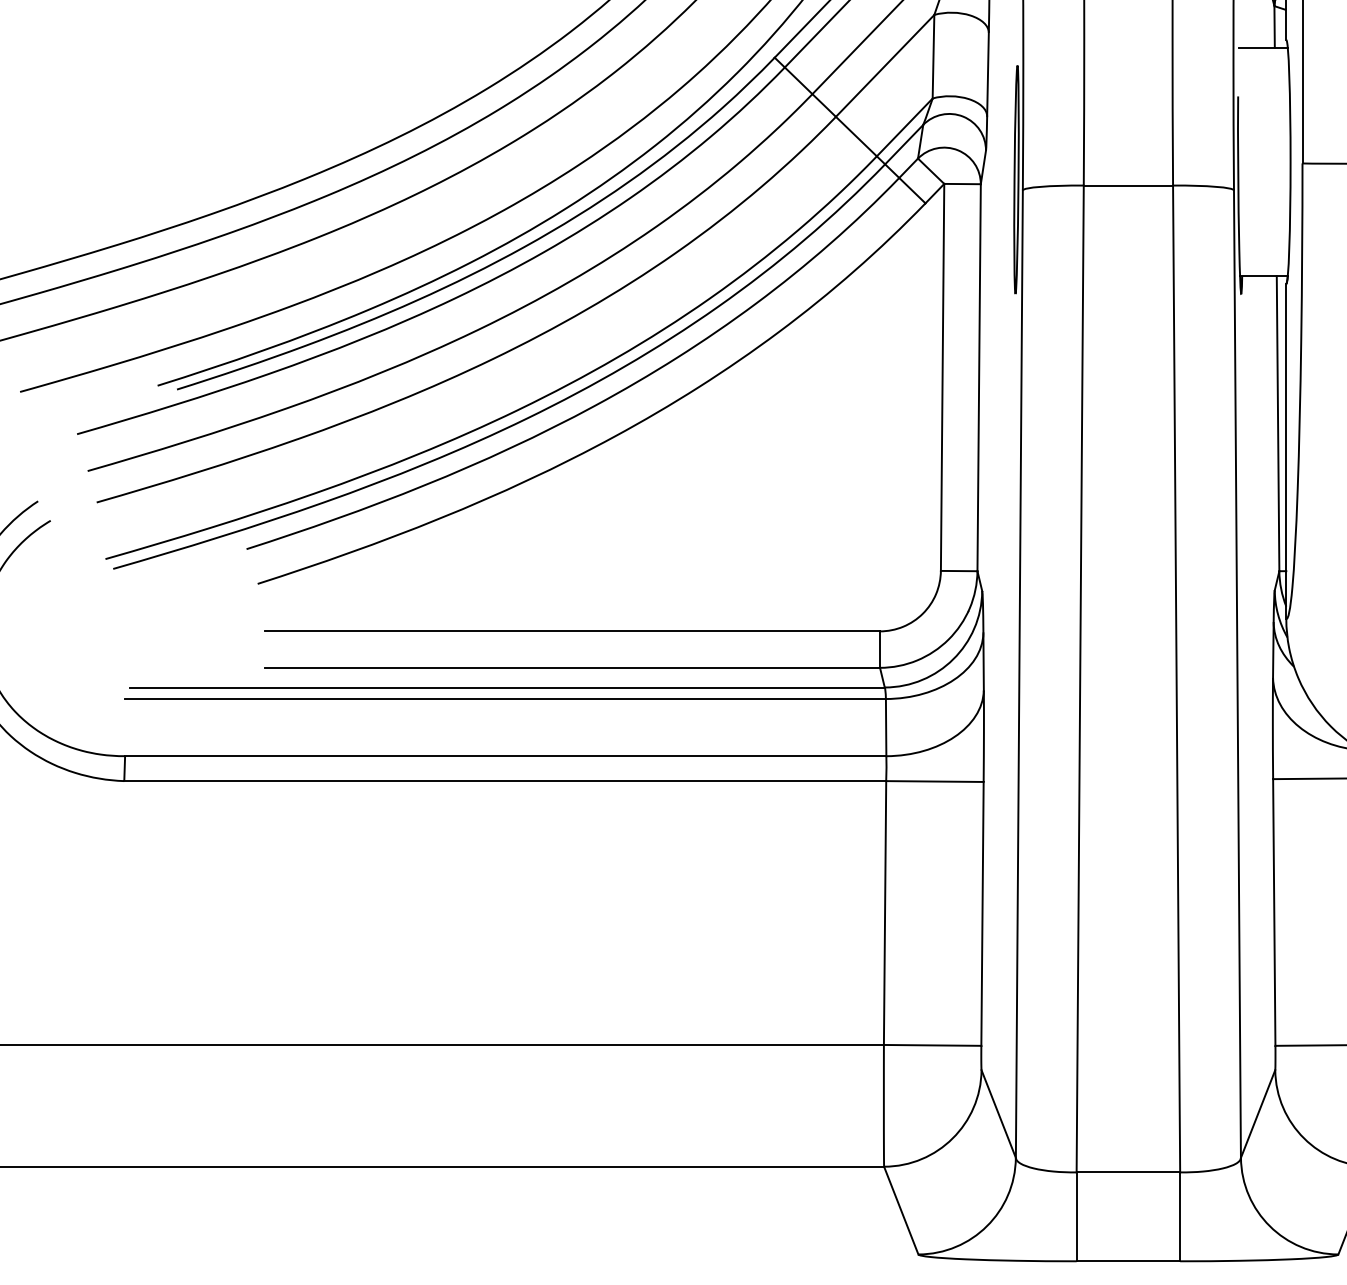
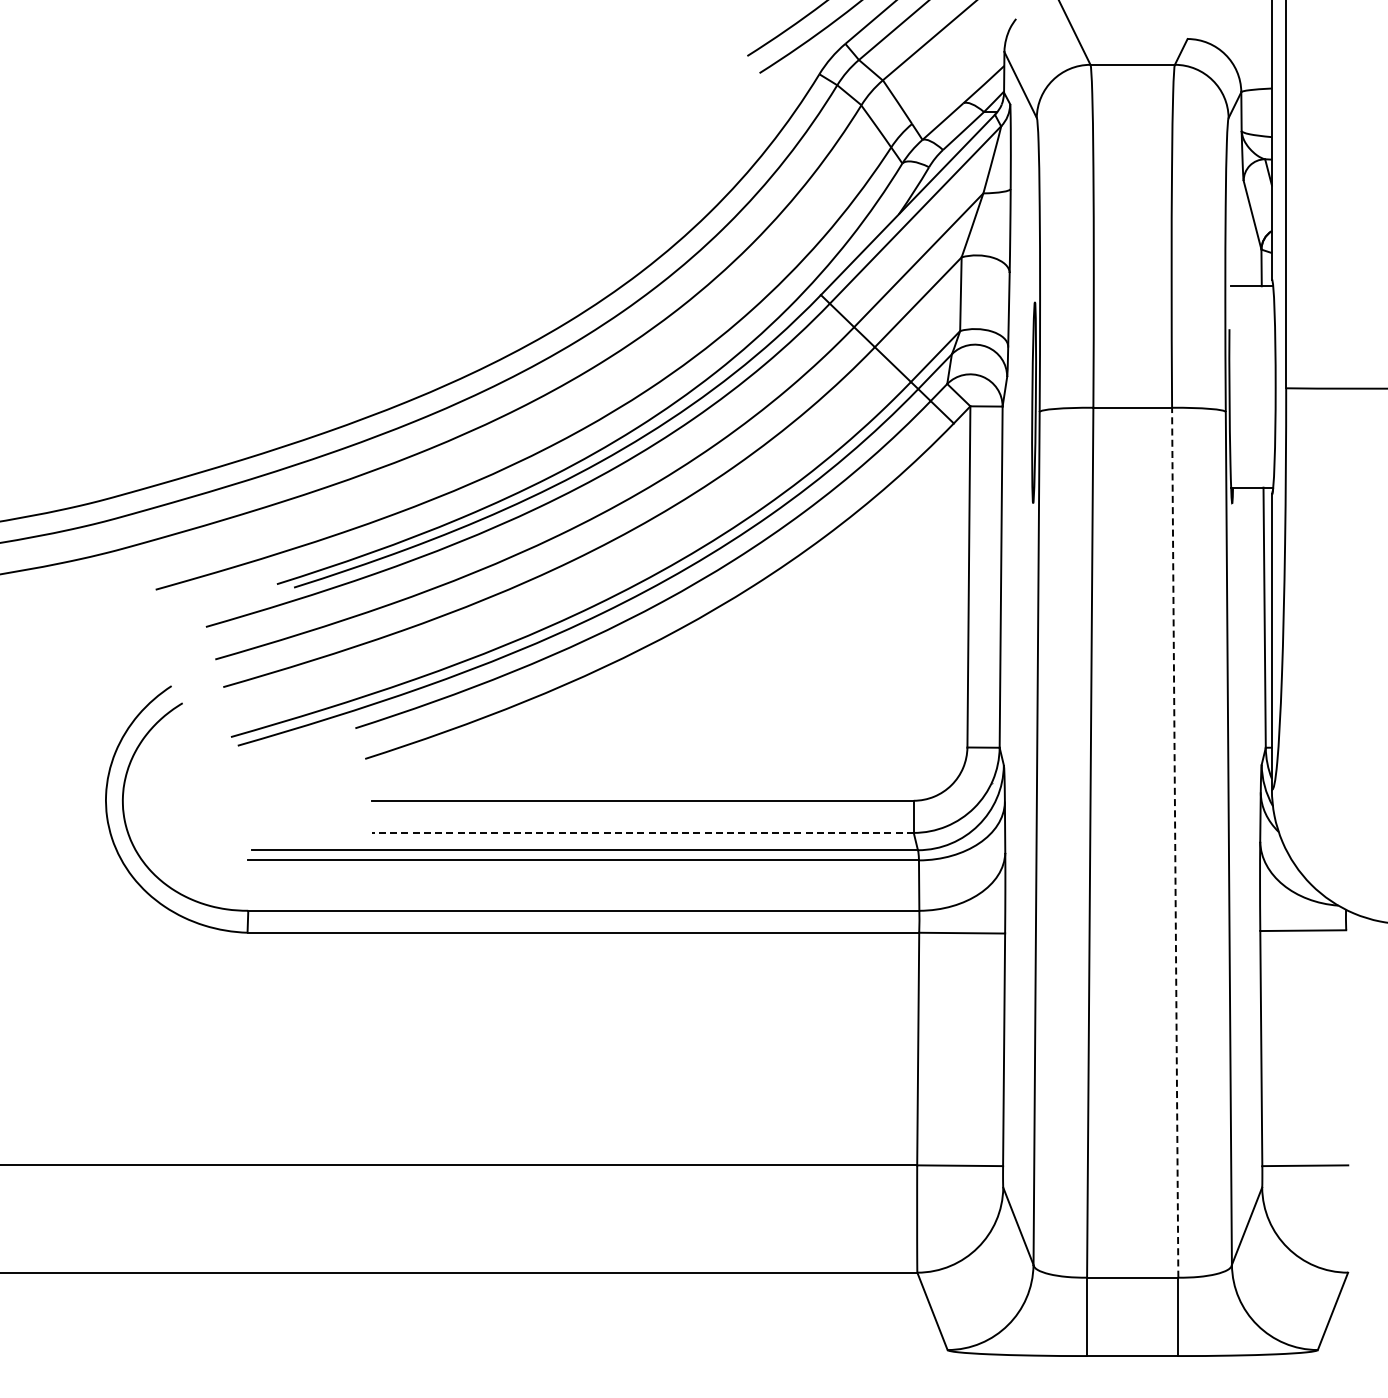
line: (572, 667) -> (642, 832), solid -> dashed
line: (1176, 678) -> (1175, 842), solid -> dashed

